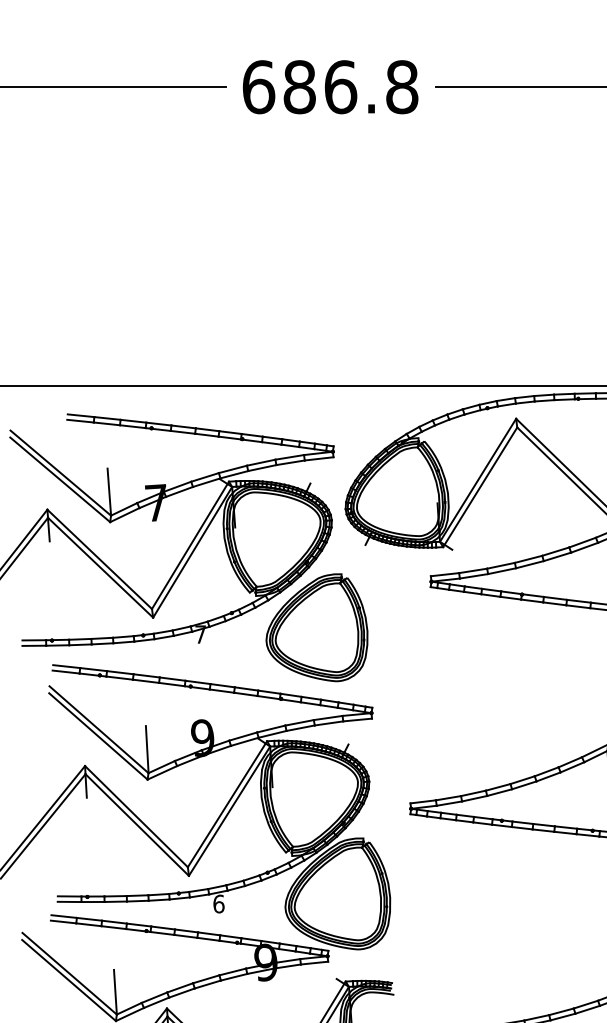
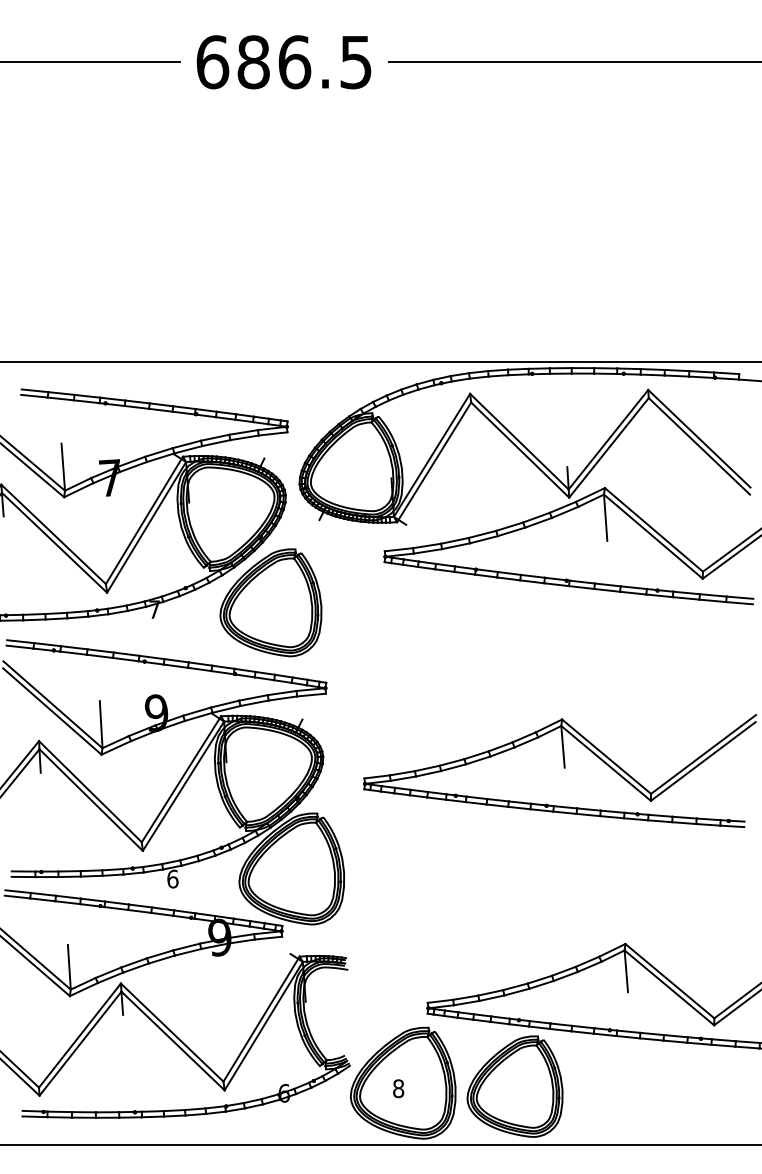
text: (402, 87) -> (356, 62), 686.8 -> 686.5

